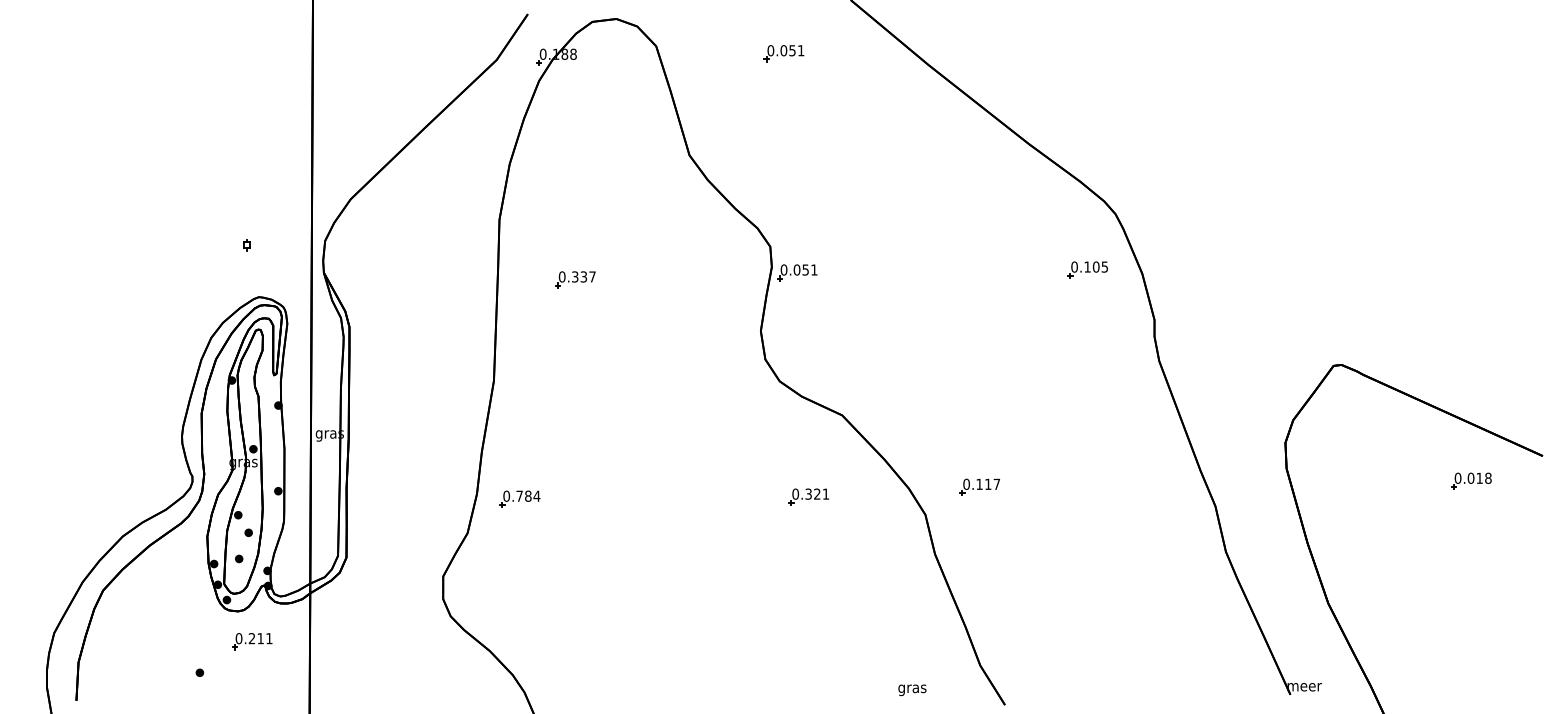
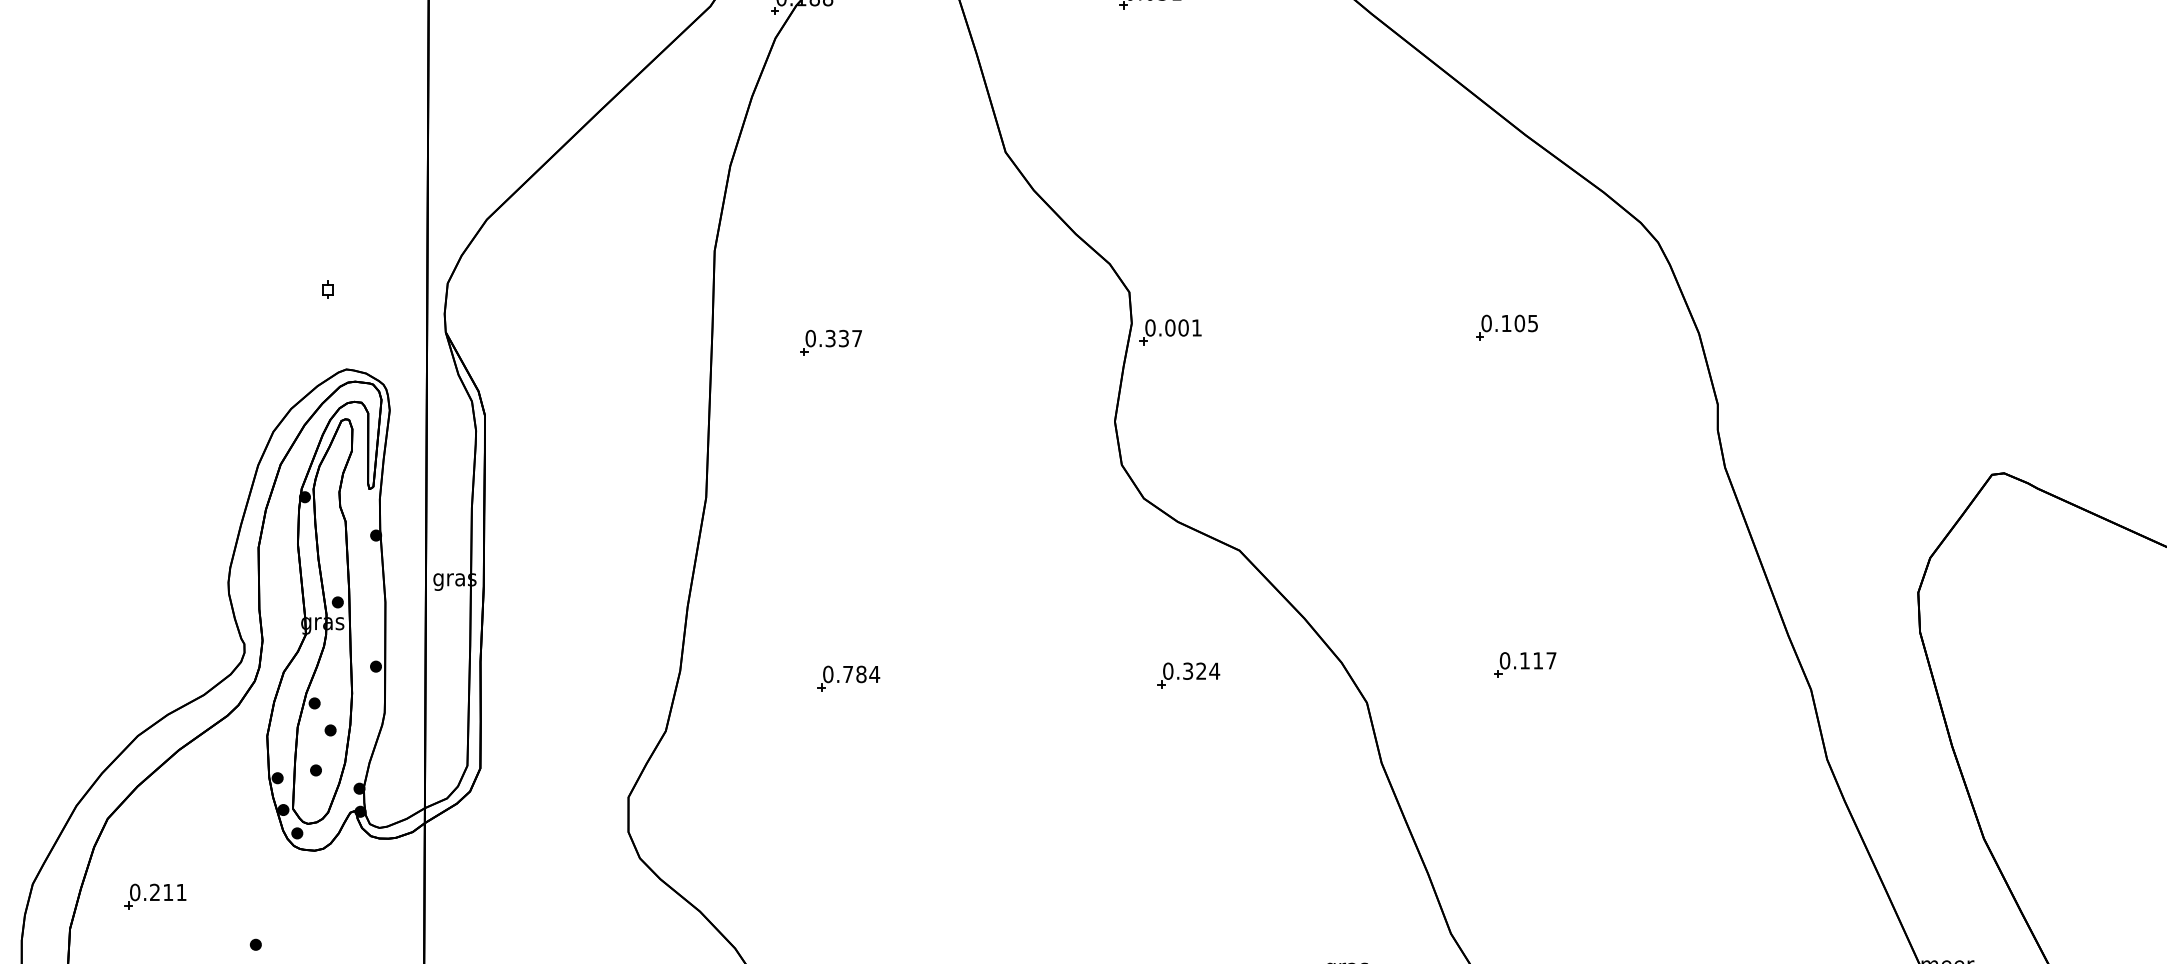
text: (805, 269) -> (1183, 327), 0.051 -> 0.001
part: (1087, 269) -> (1506, 327), moved
part: (979, 486) -> (1524, 664), moved
text: (825, 493) -> (1213, 670), 0.321 -> 0.324
part: (519, 498) -> (847, 677), moved
part: (252, 641) -> (155, 896), moved

